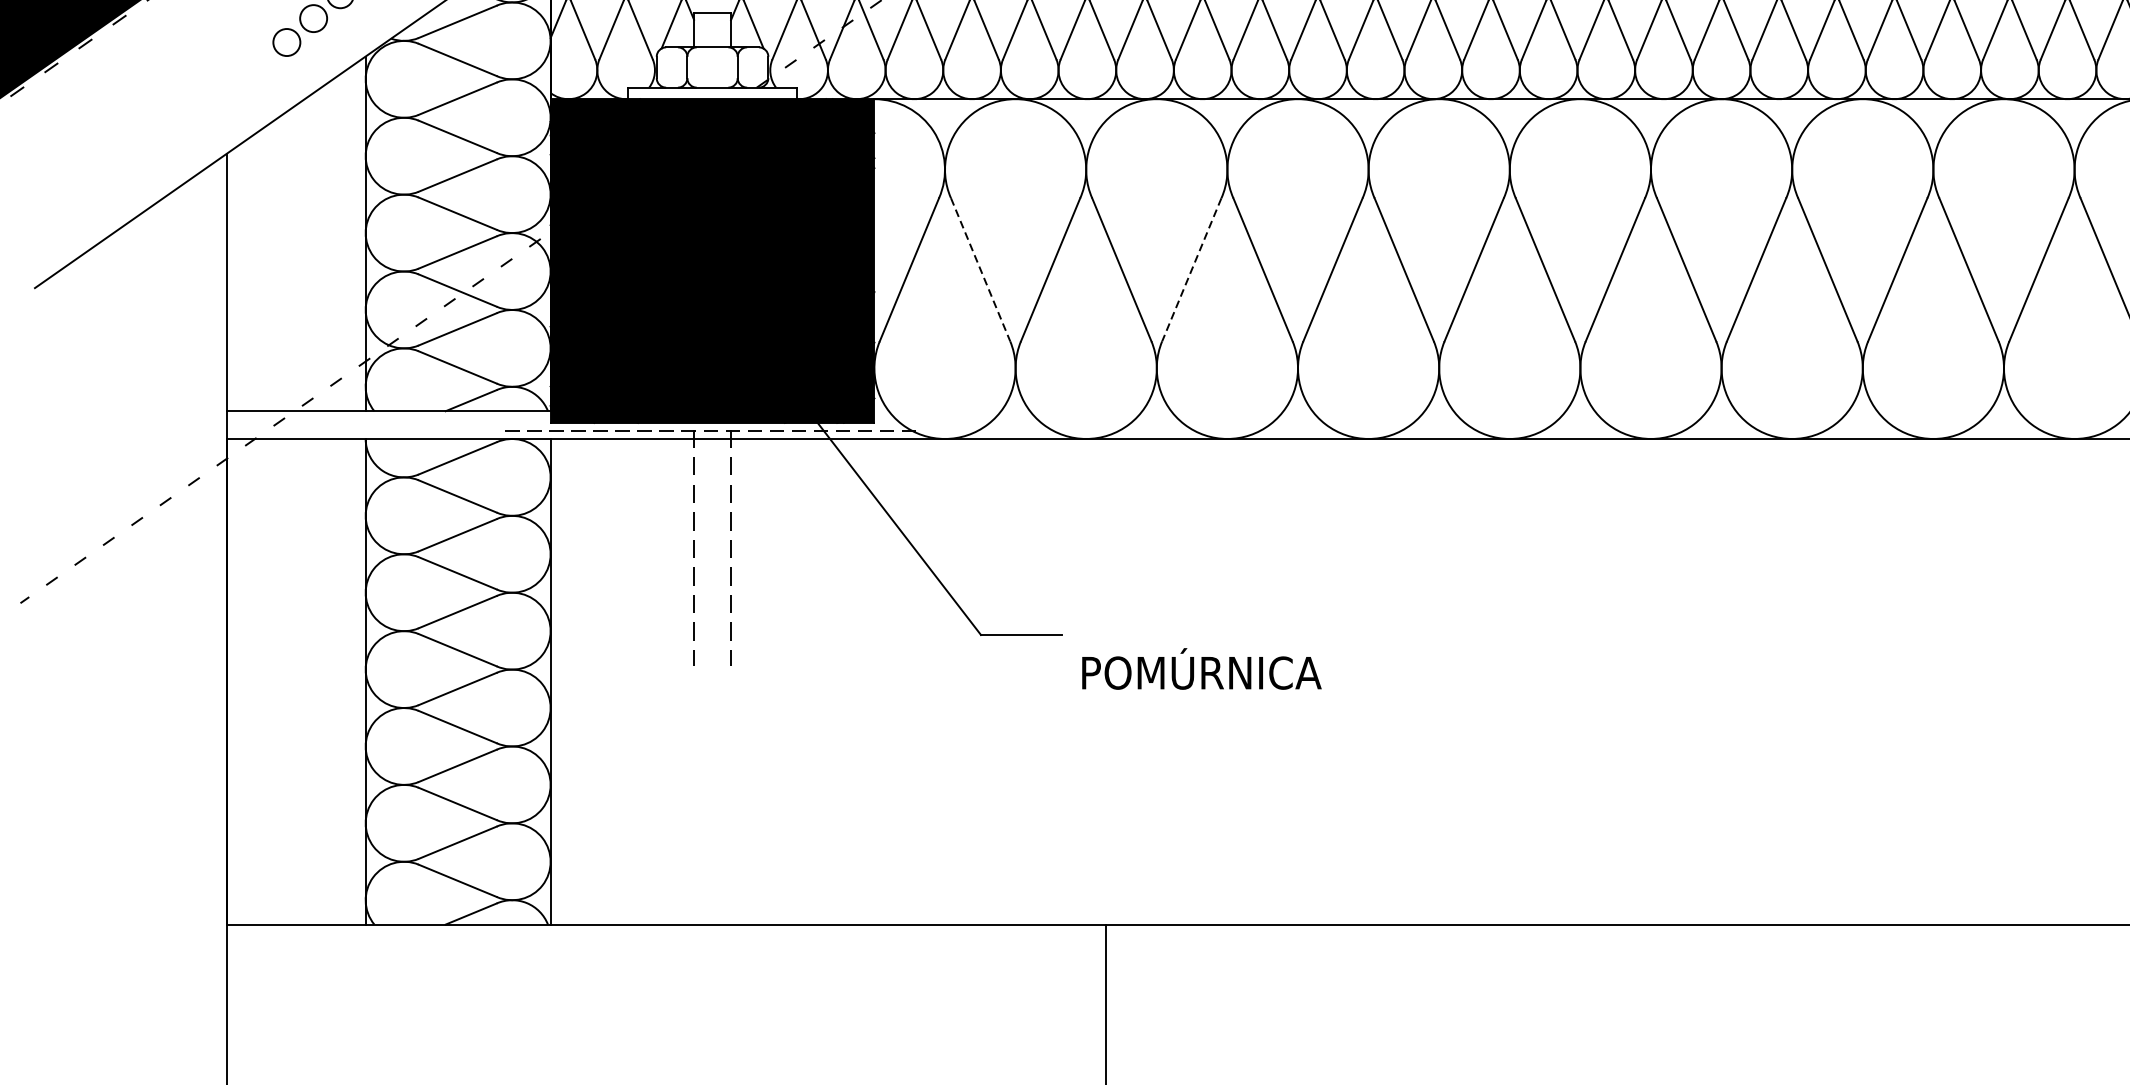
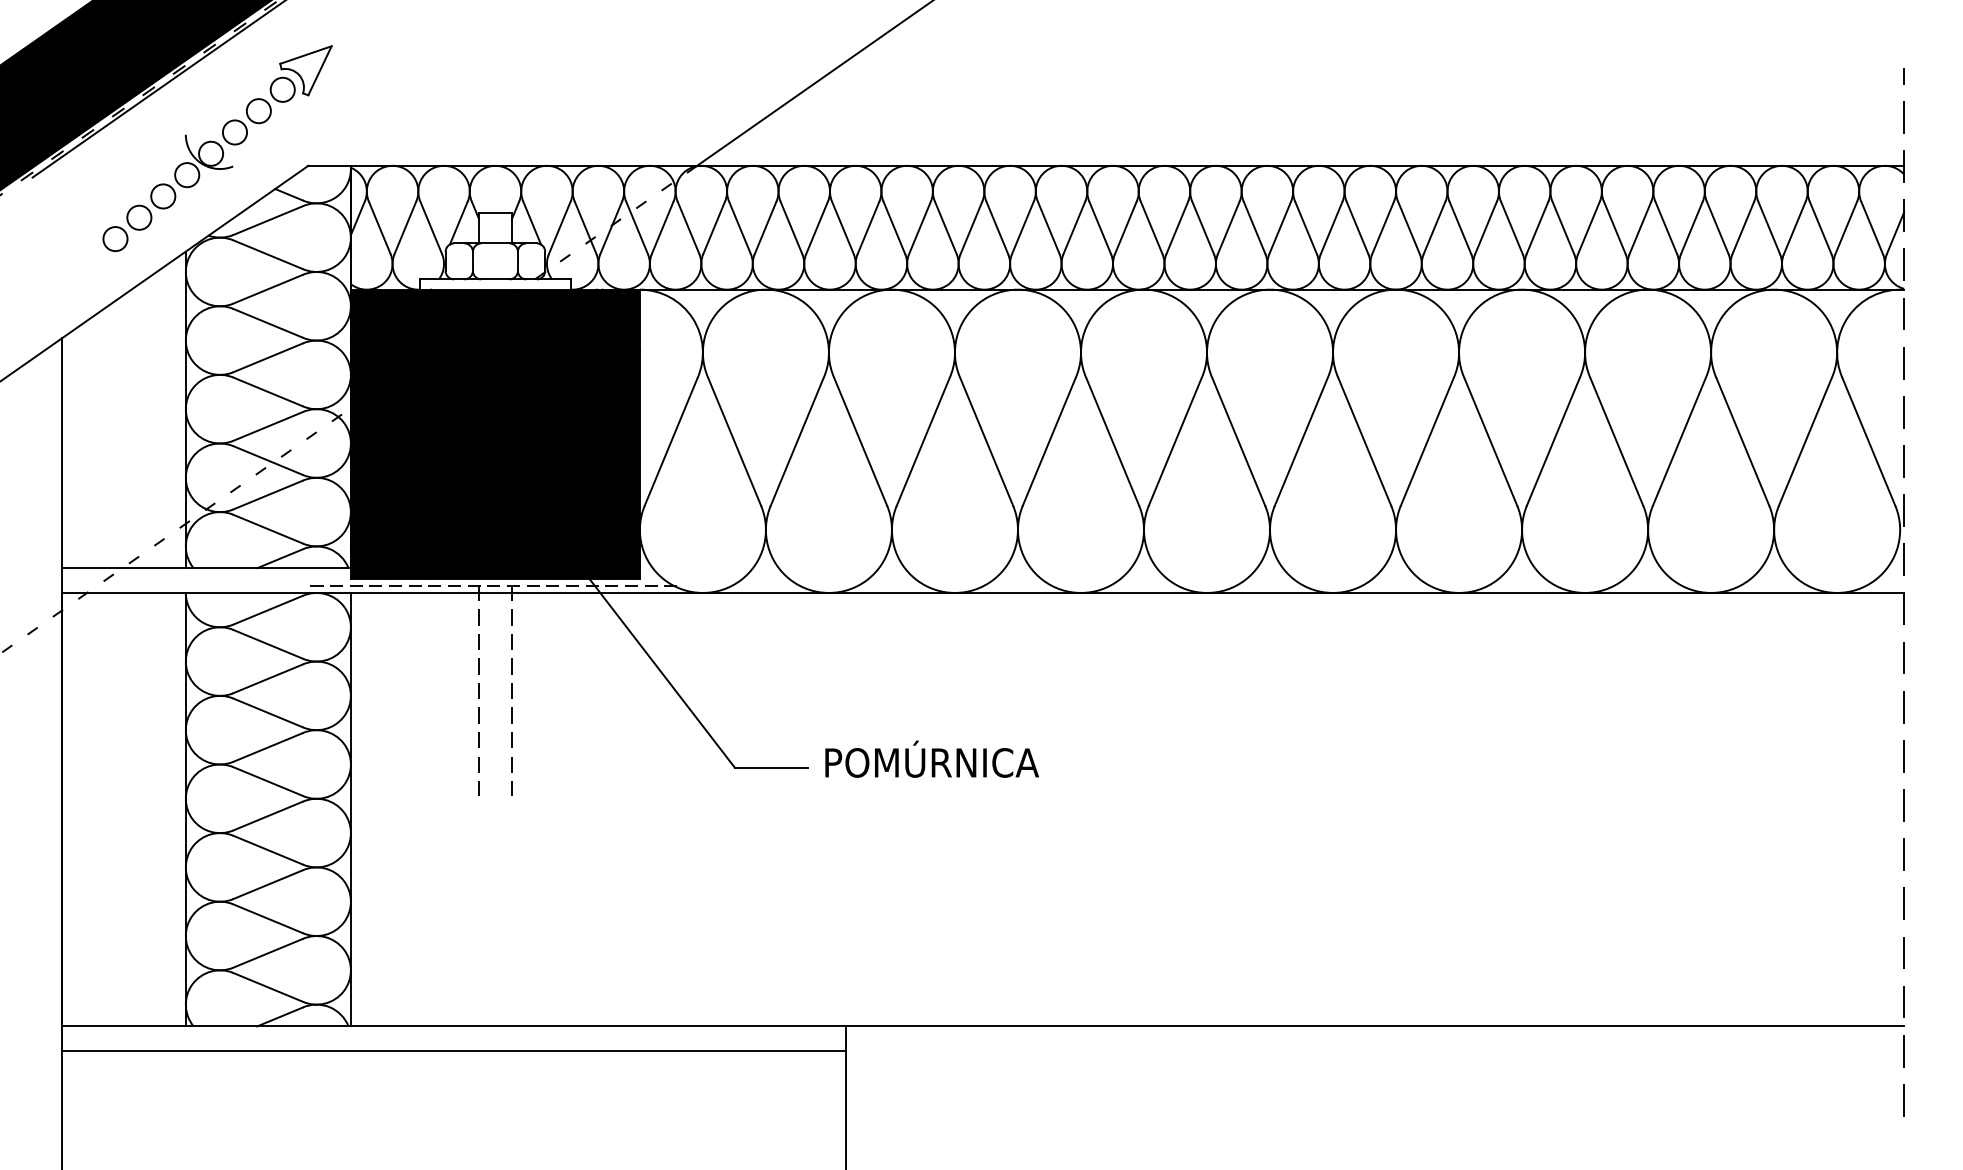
line: (980, 270) -> (734, 442), dashed -> solid
line: (1191, 270) -> (922, 442), dashed -> solid
text: (1201, 668) -> (931, 758), moved
line: (665, 952) -> (453, 1051), added

